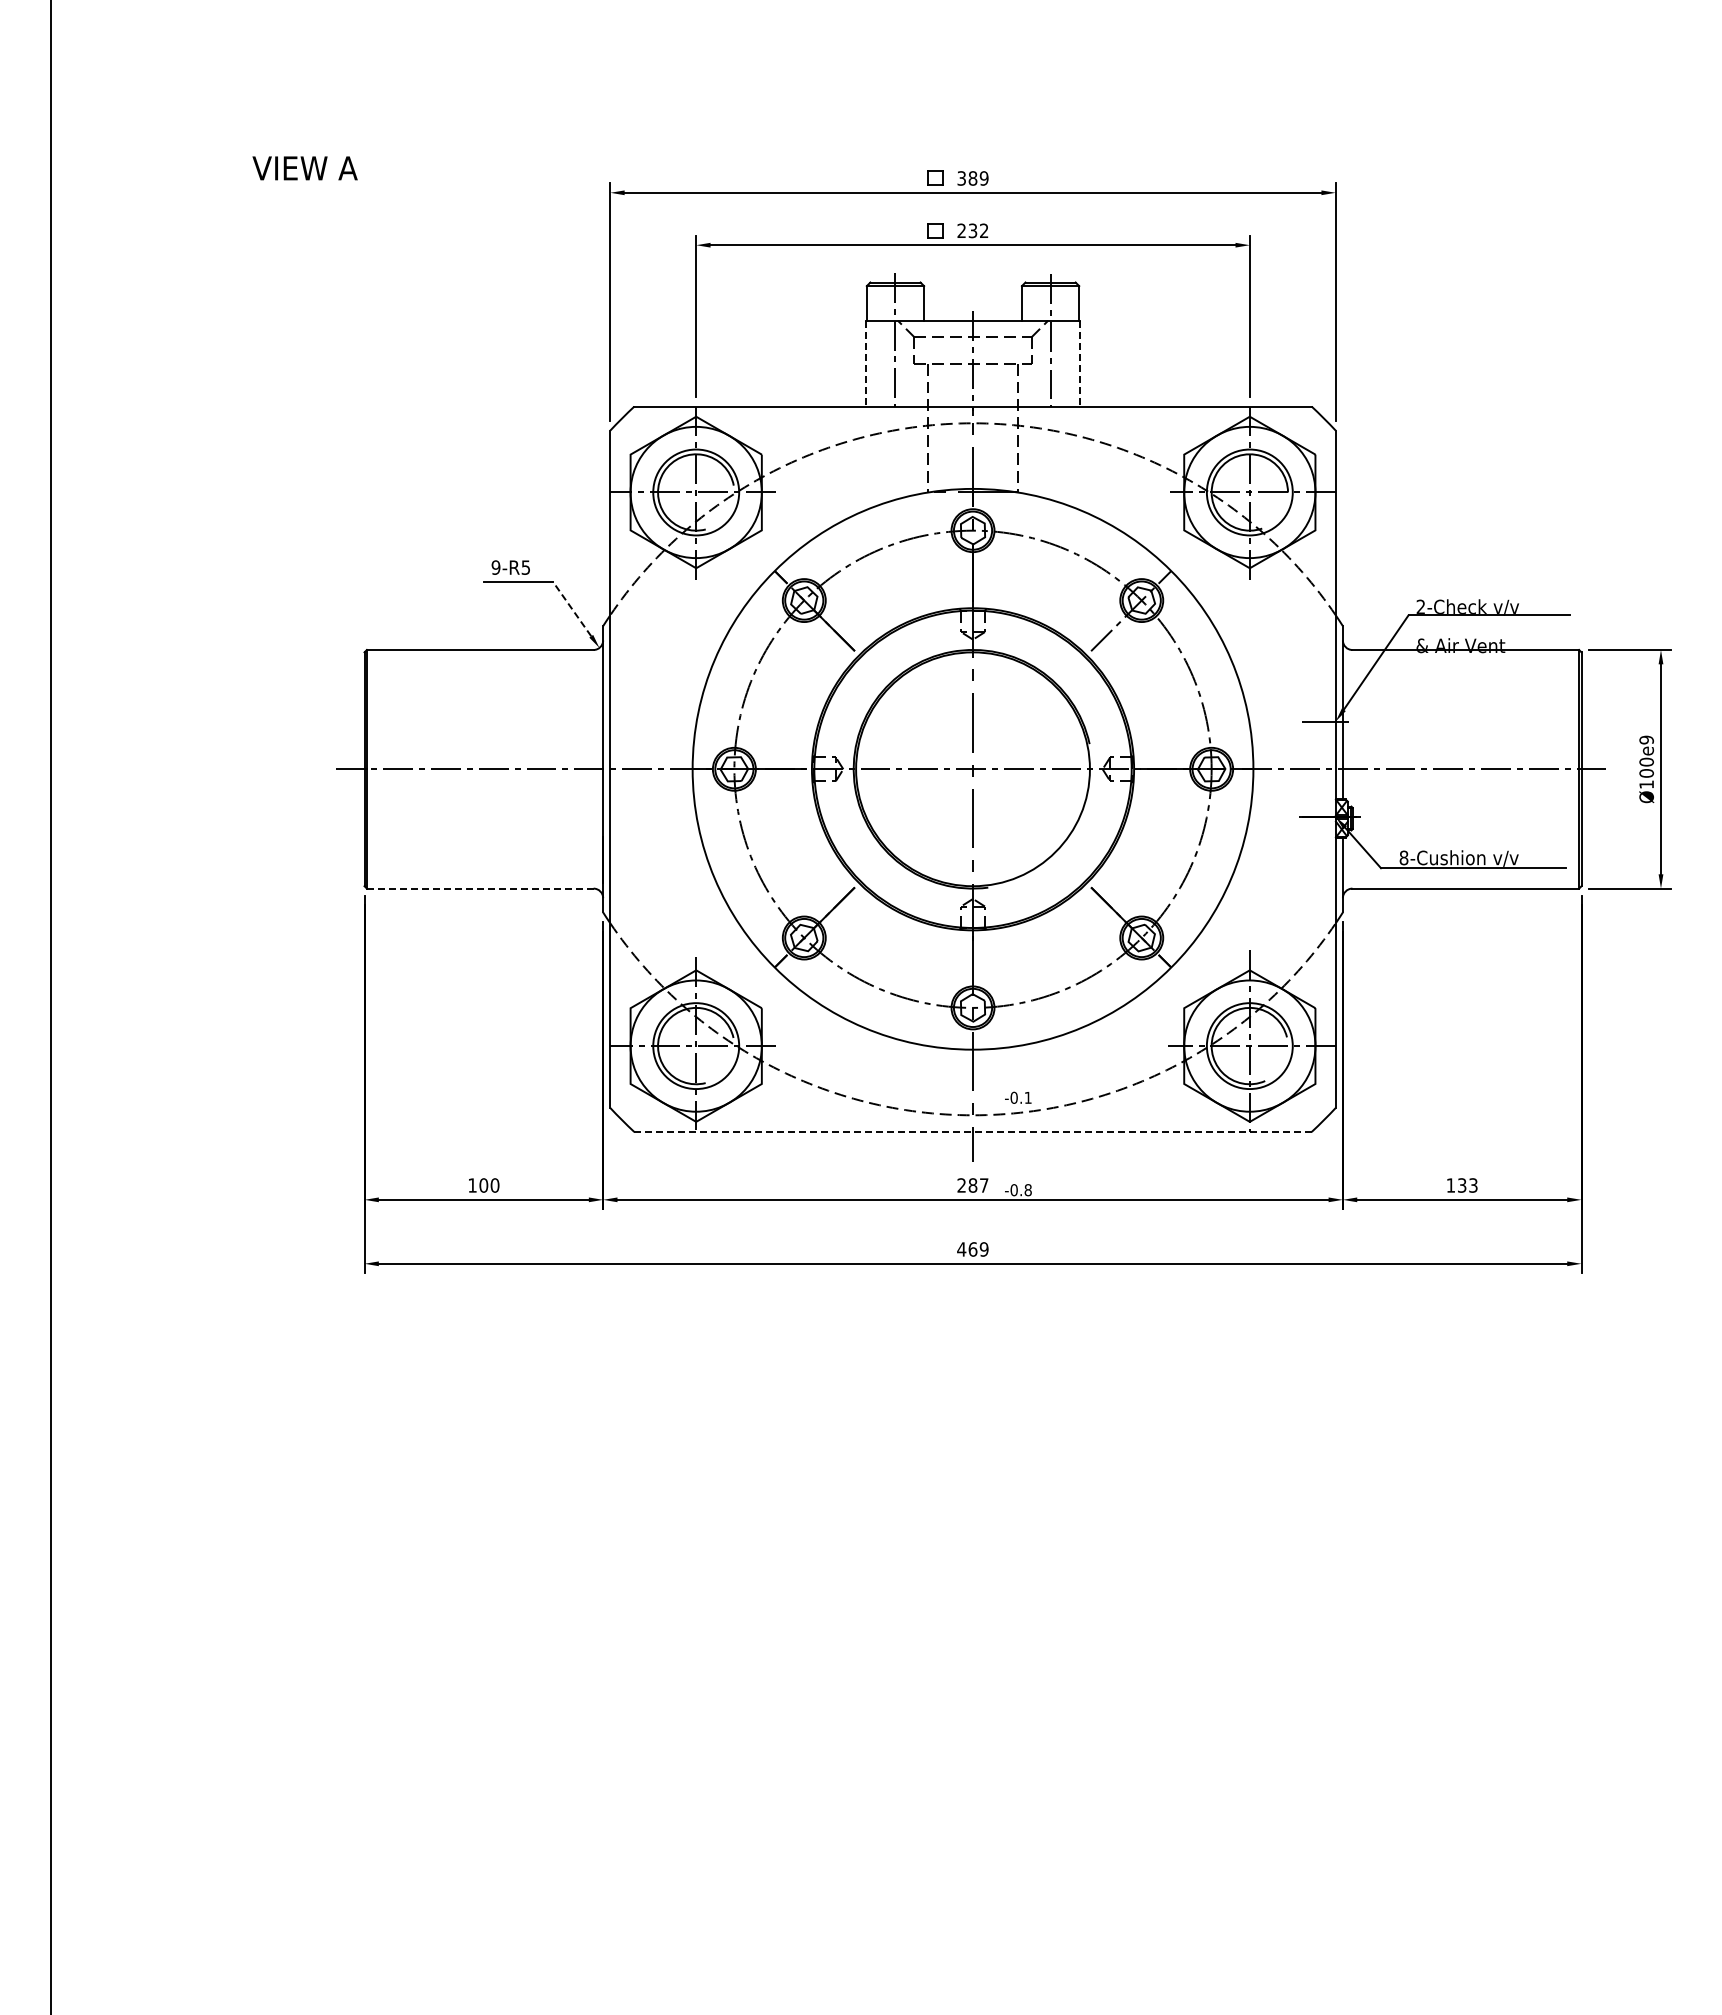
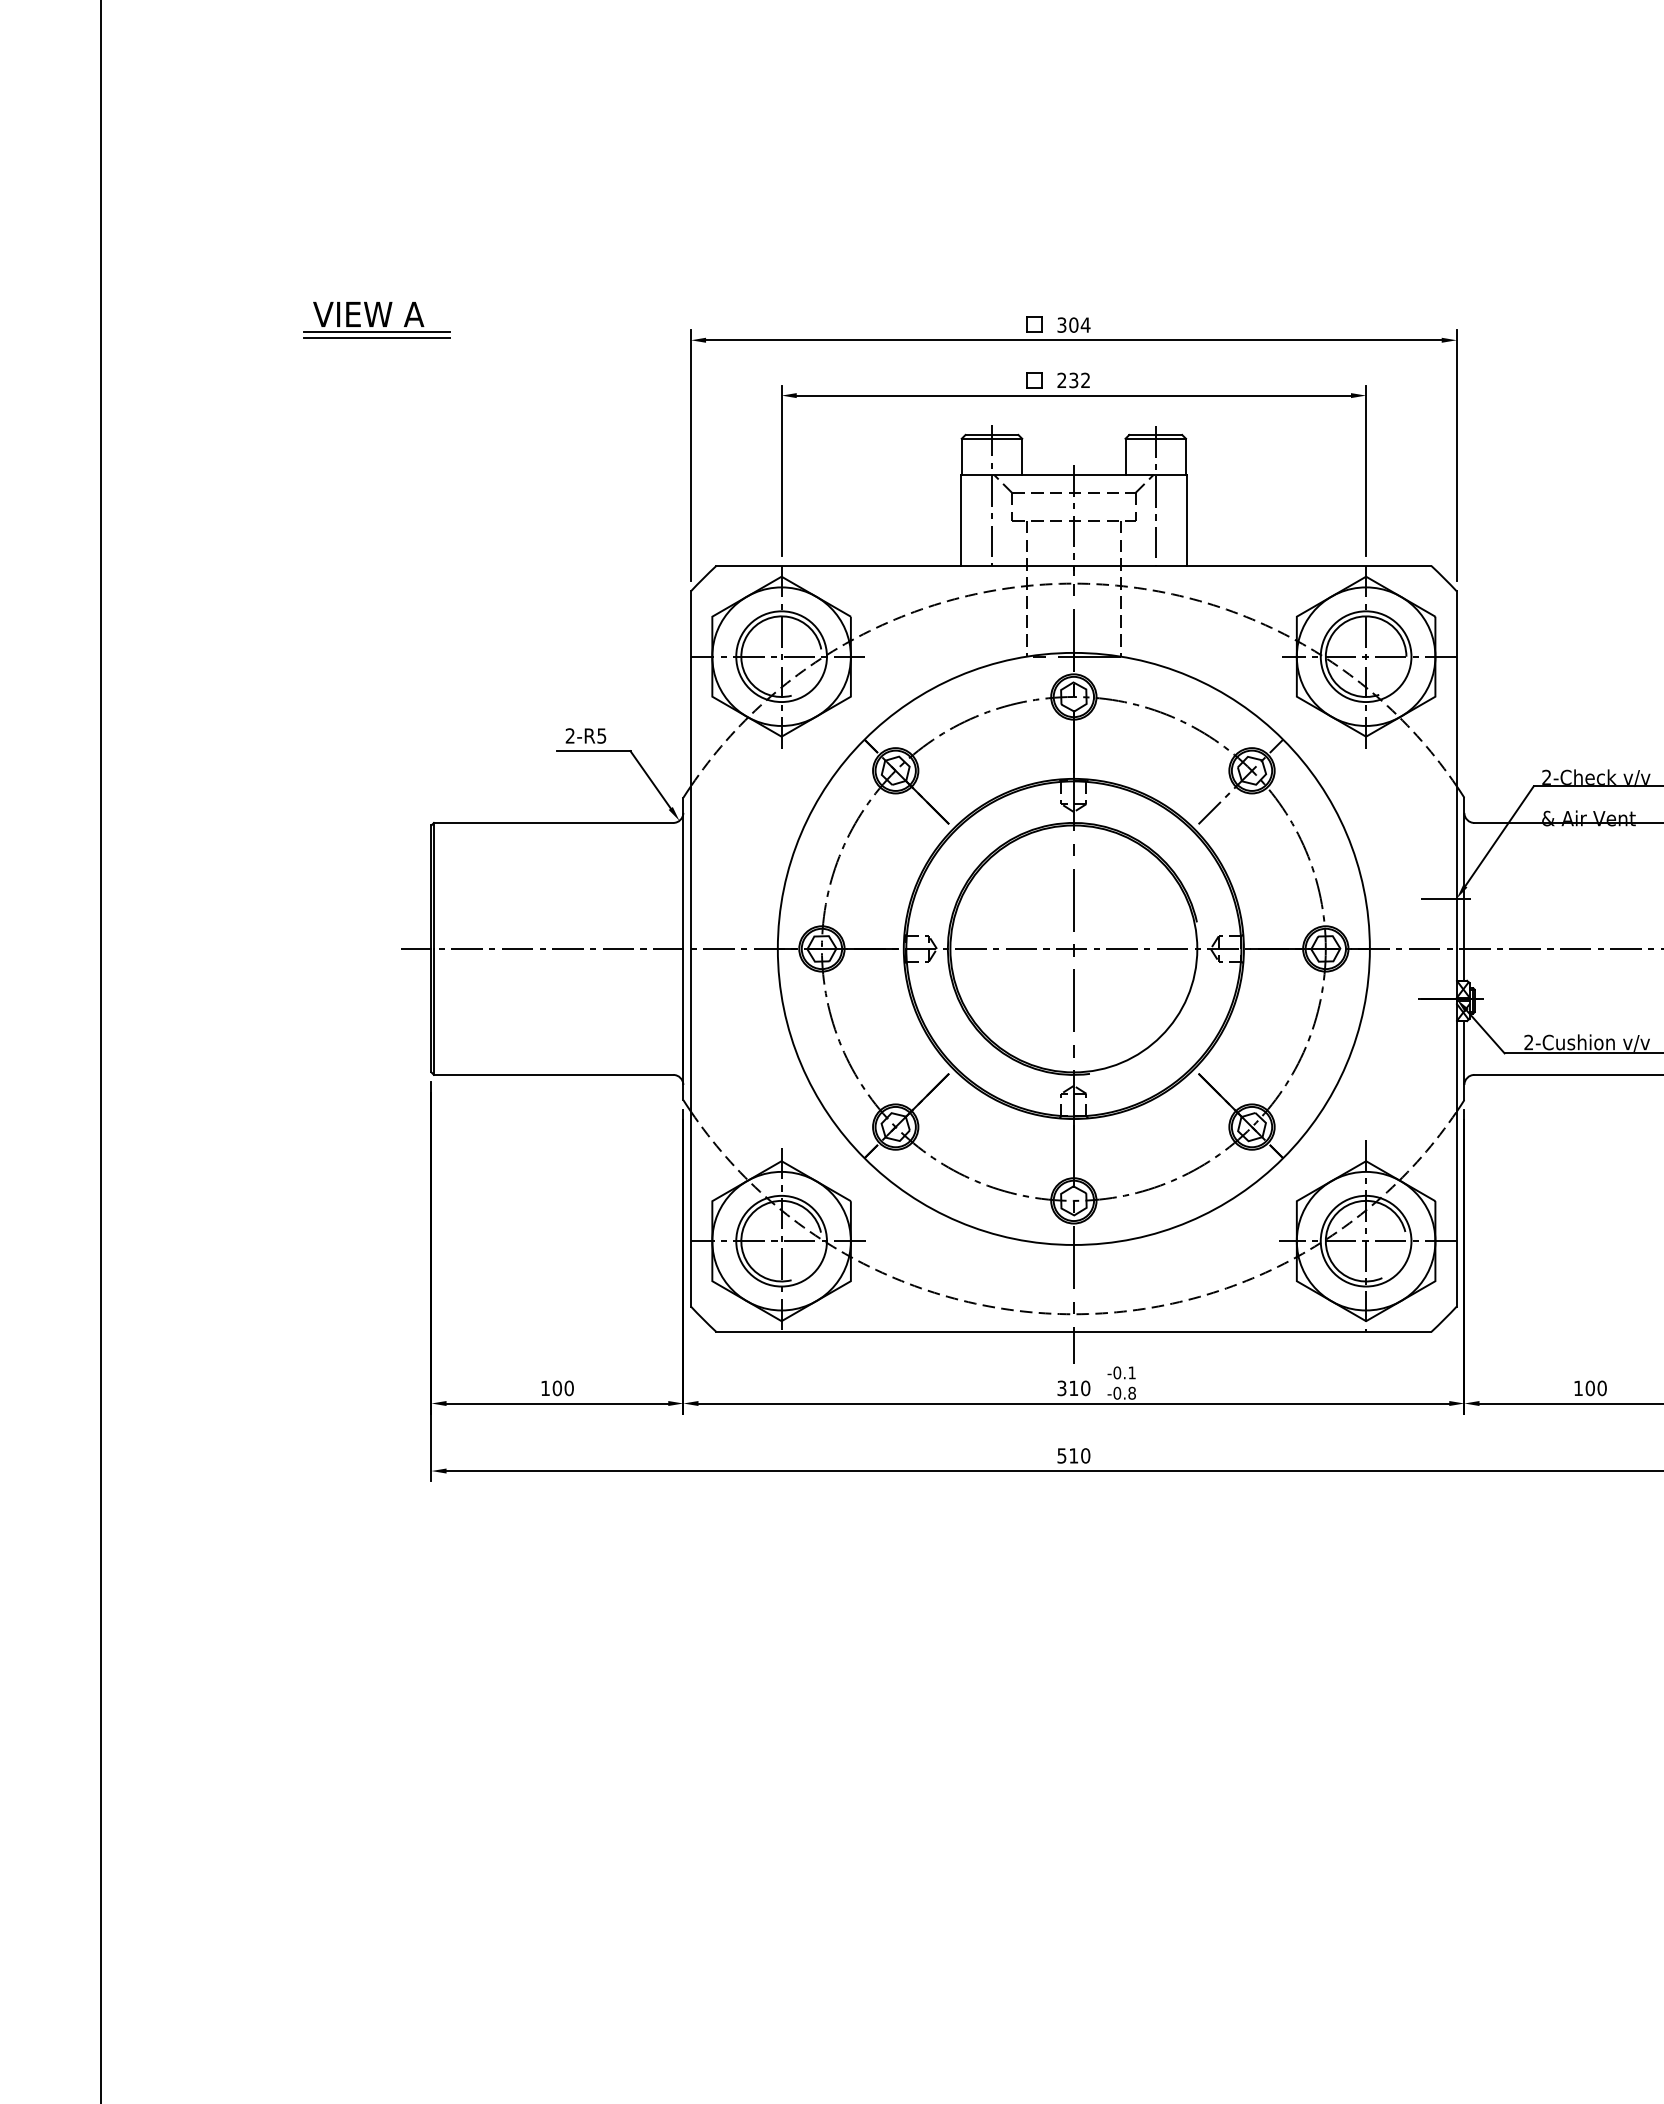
text: (978, 178) -> (1079, 325), 389 -> 304
line: (312, 185) -> (376, 332), added
line: (312, 190) -> (376, 337), added
line: (865, 363) -> (960, 520), dashed -> solid
line: (1080, 363) -> (1187, 520), dashed -> solid
text: (495, 567) -> (569, 735), 9-R5 -> 2-R5
line: (571, 608) -> (649, 779), dashed -> solid
text: (1403, 857) -> (1528, 1042), 8-Cushion -> 2-Cushion
line: (480, 888) -> (553, 1074), dashed -> solid
text: (1018, 1097) -> (1121, 1372), moved
line: (973, 1132) -> (1074, 1332), dashed -> solid
text: (972, 1185) -> (1073, 1388), 287 -> 310
text: (1467, 1185) -> (1595, 1388), 133 -> 100
text: (972, 1249) -> (1073, 1455), 469 -> 510

